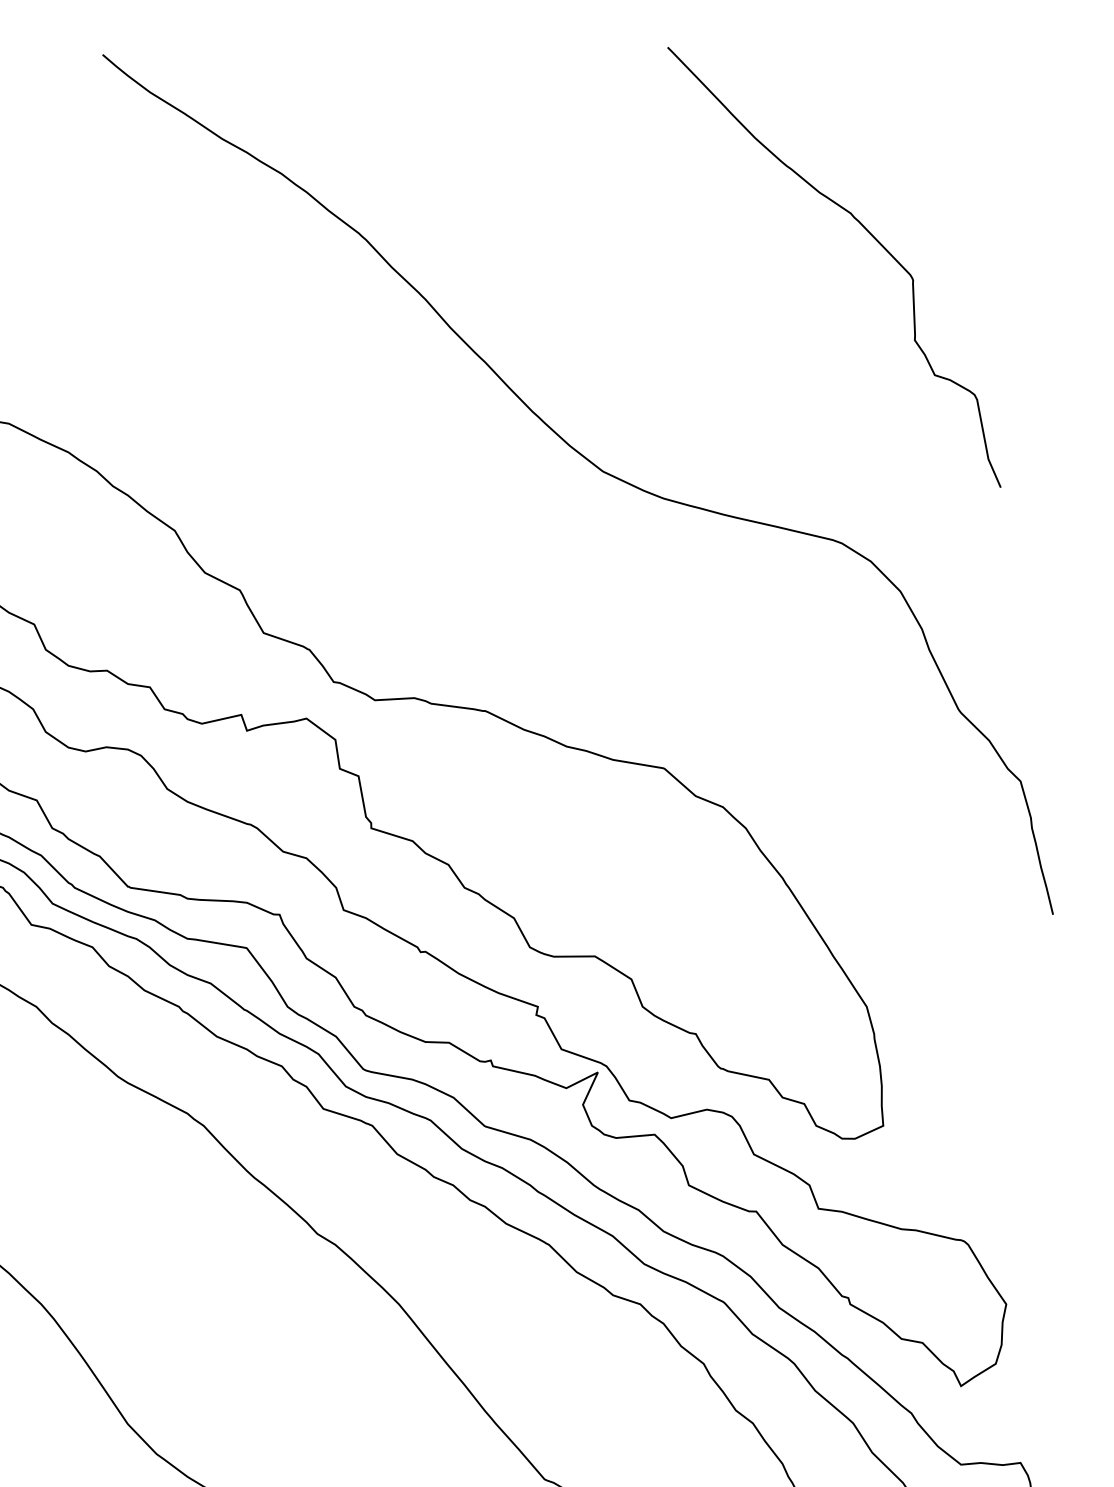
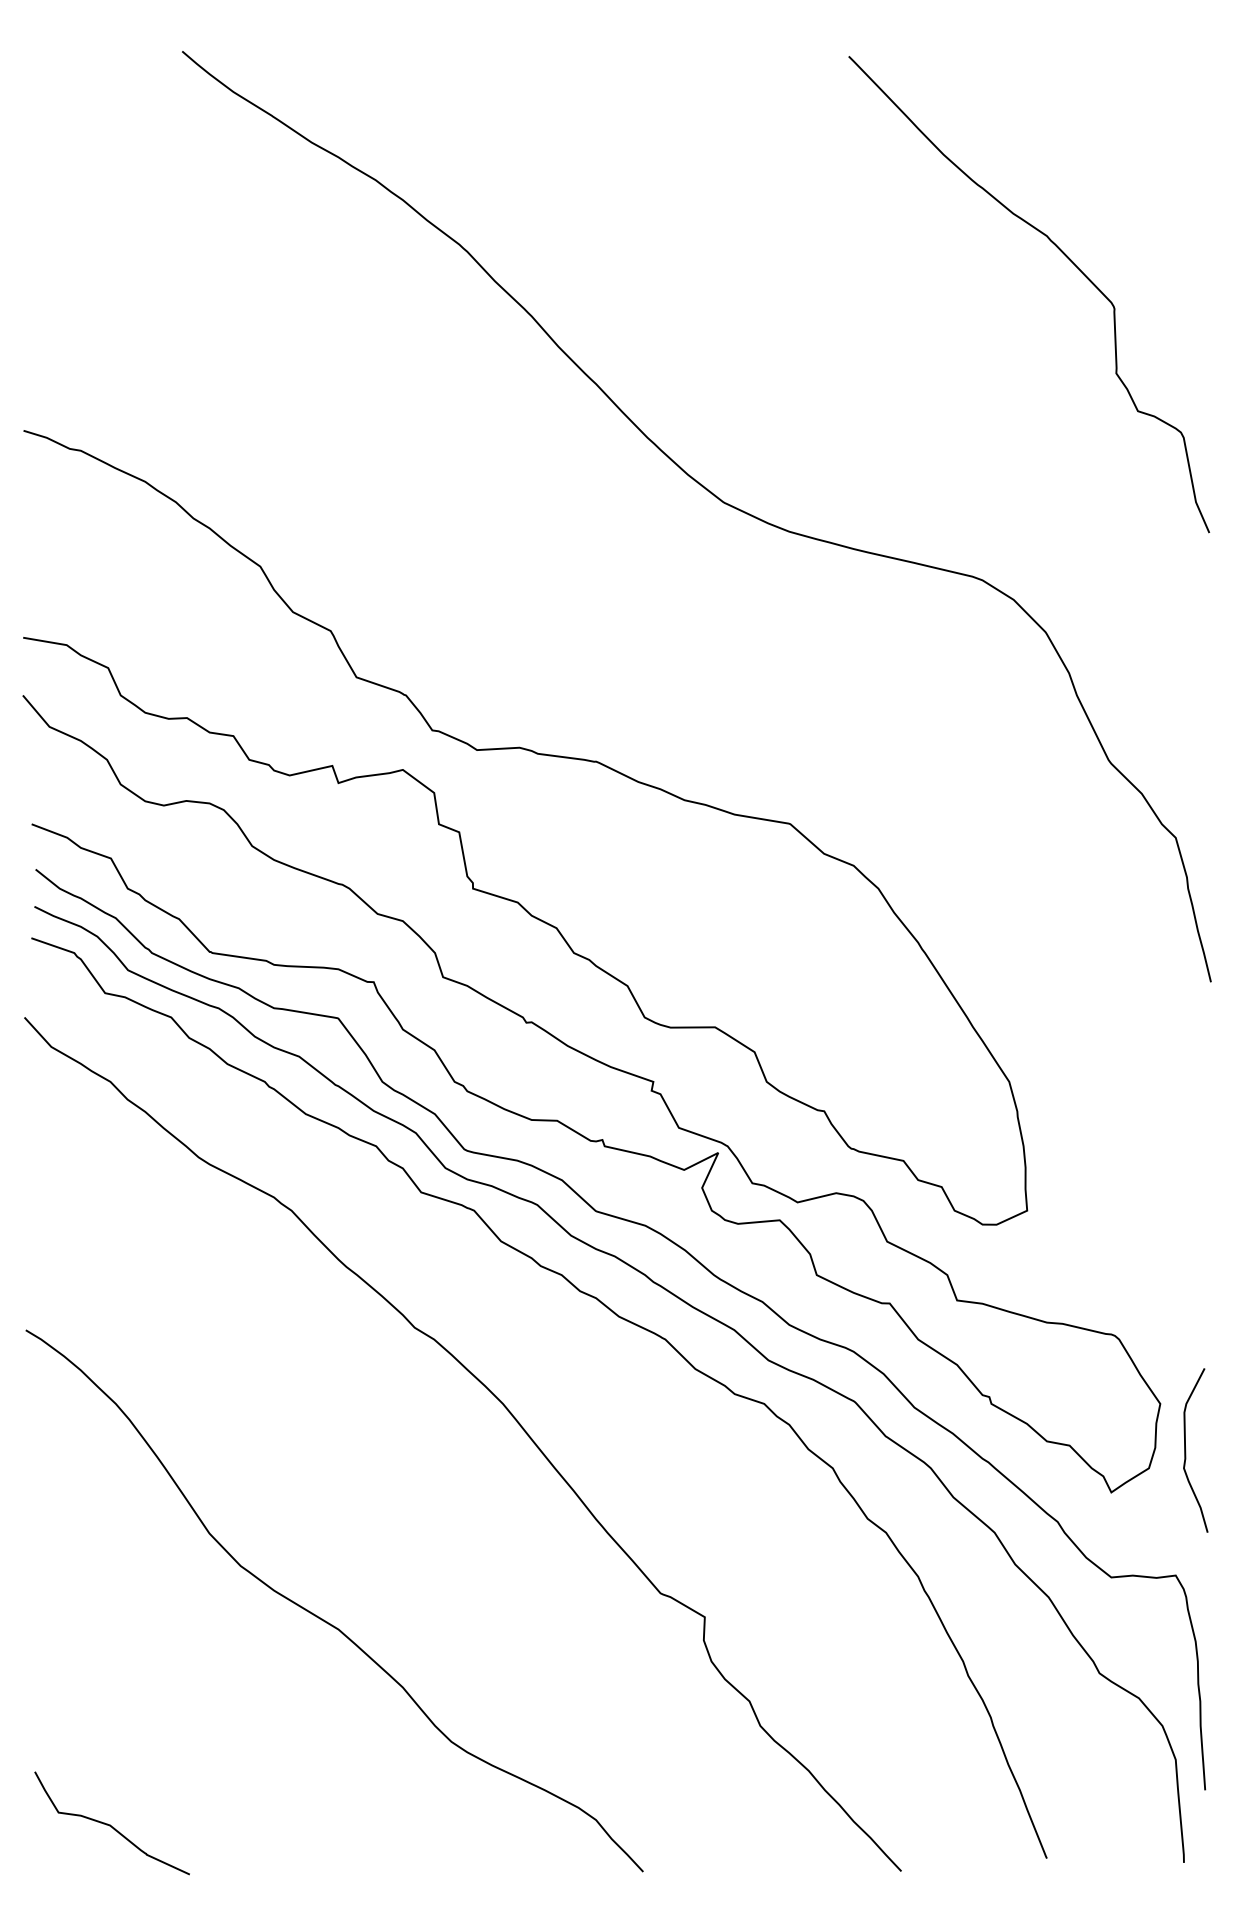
curve: (868, 233) -> (1066, 257), moved
curve: (1030, 1347) -> (1186, 1450), added

